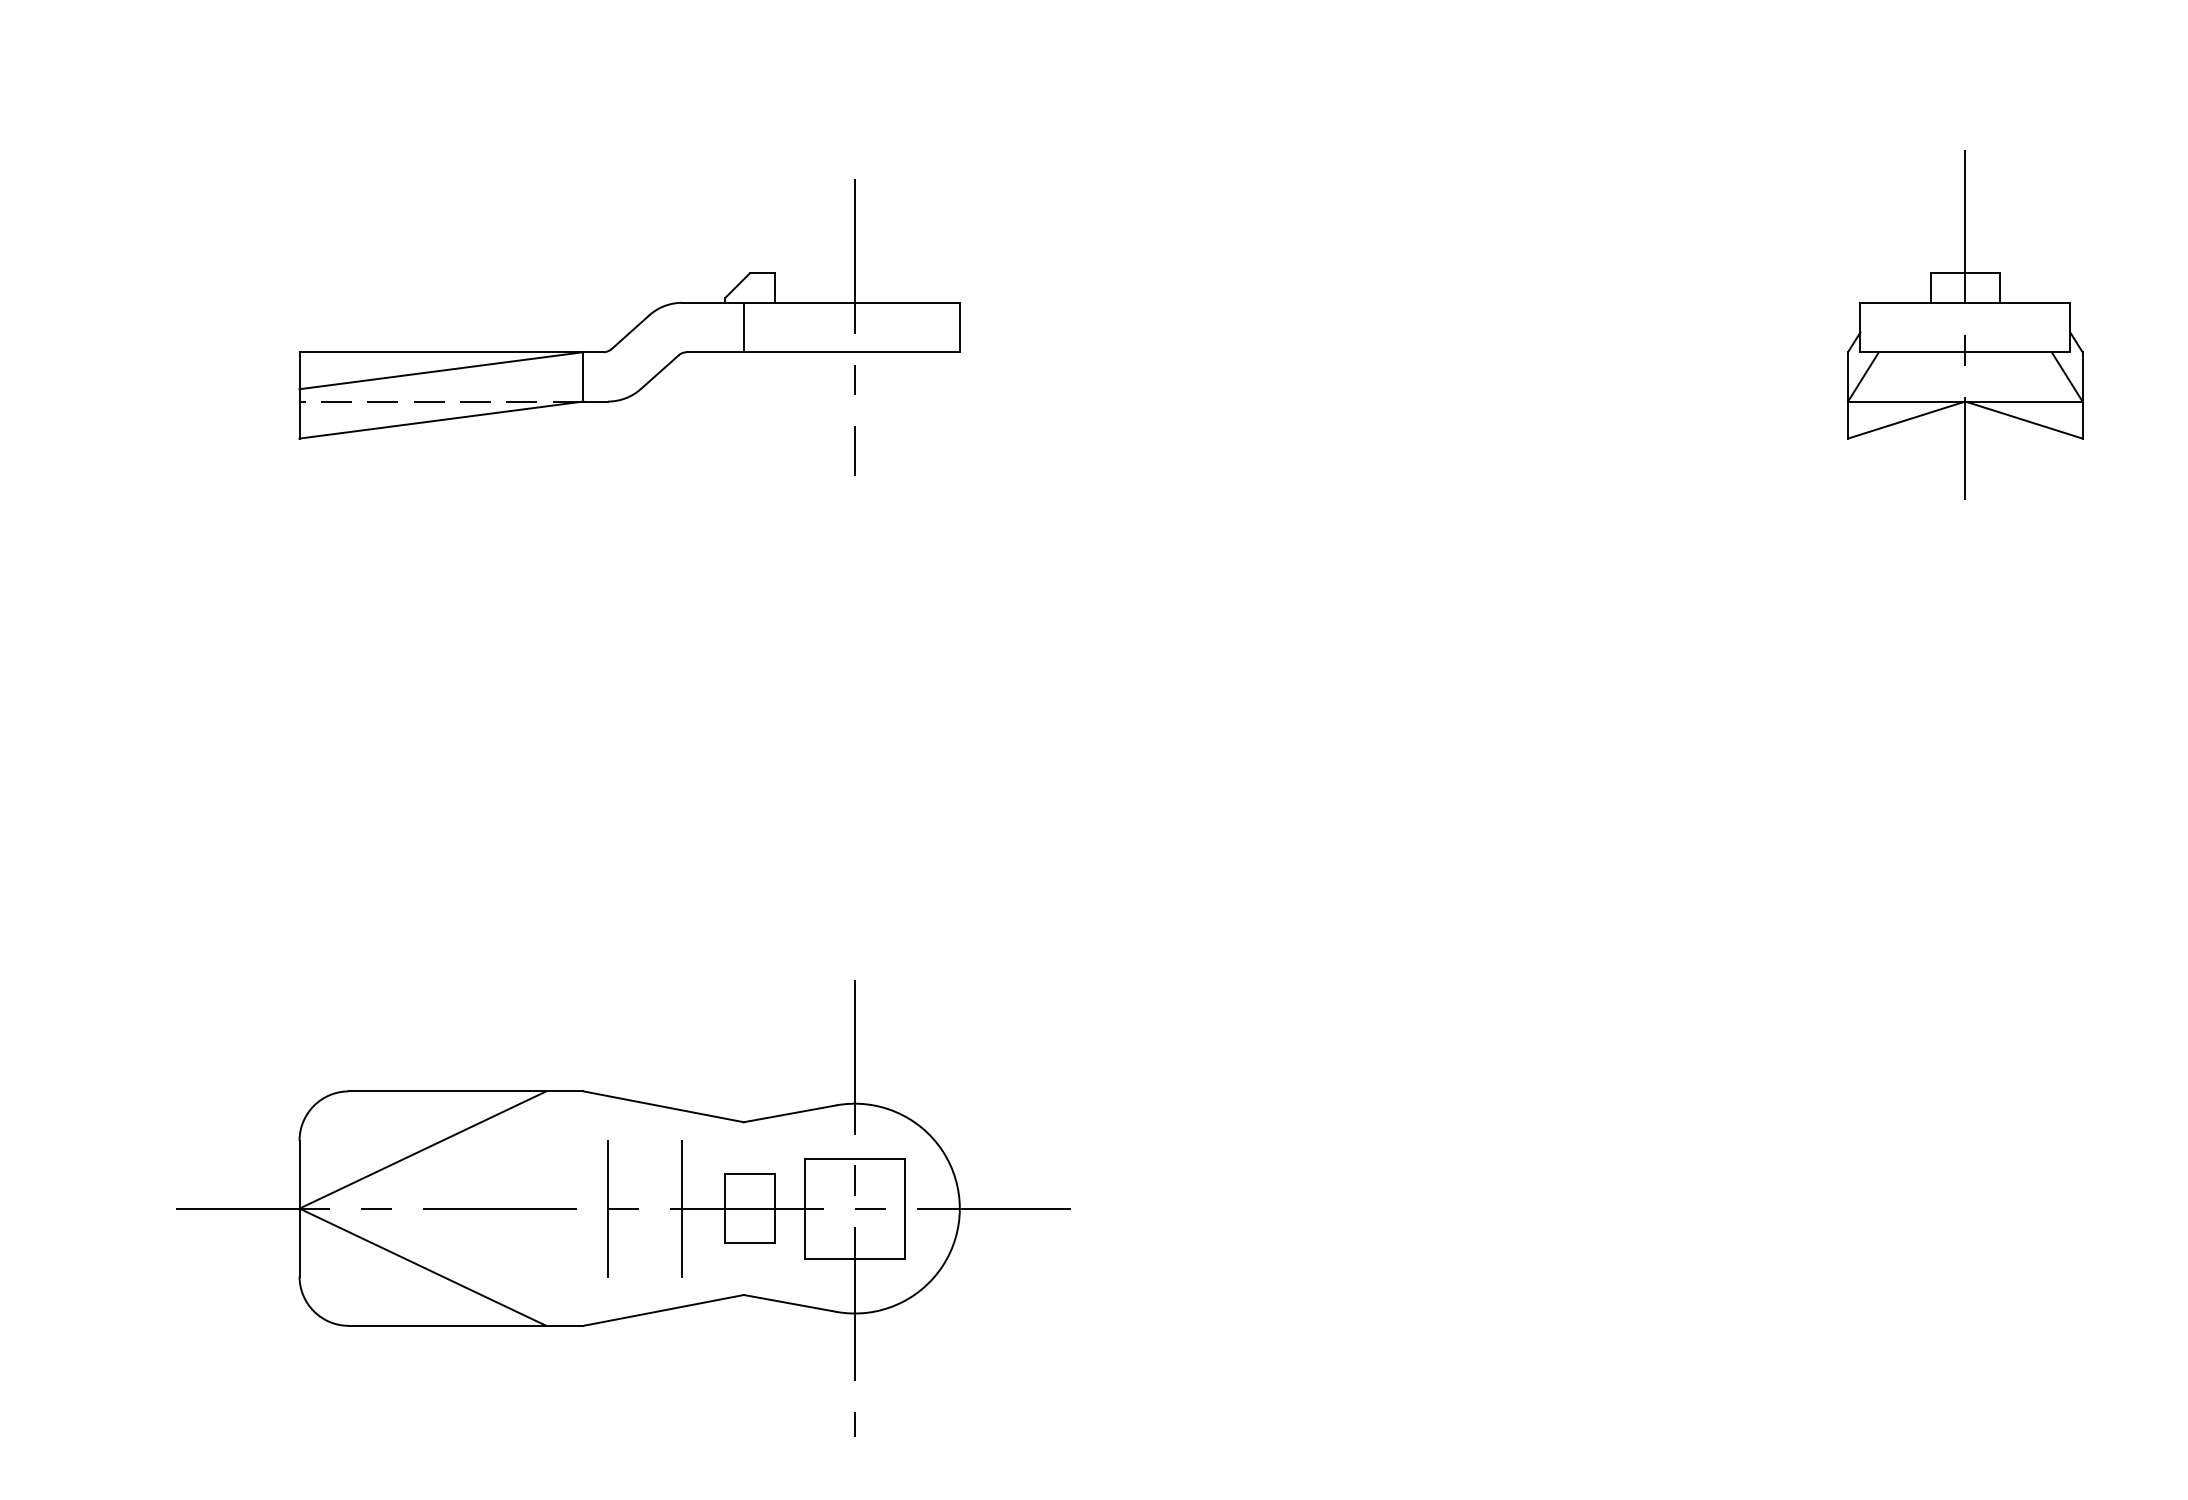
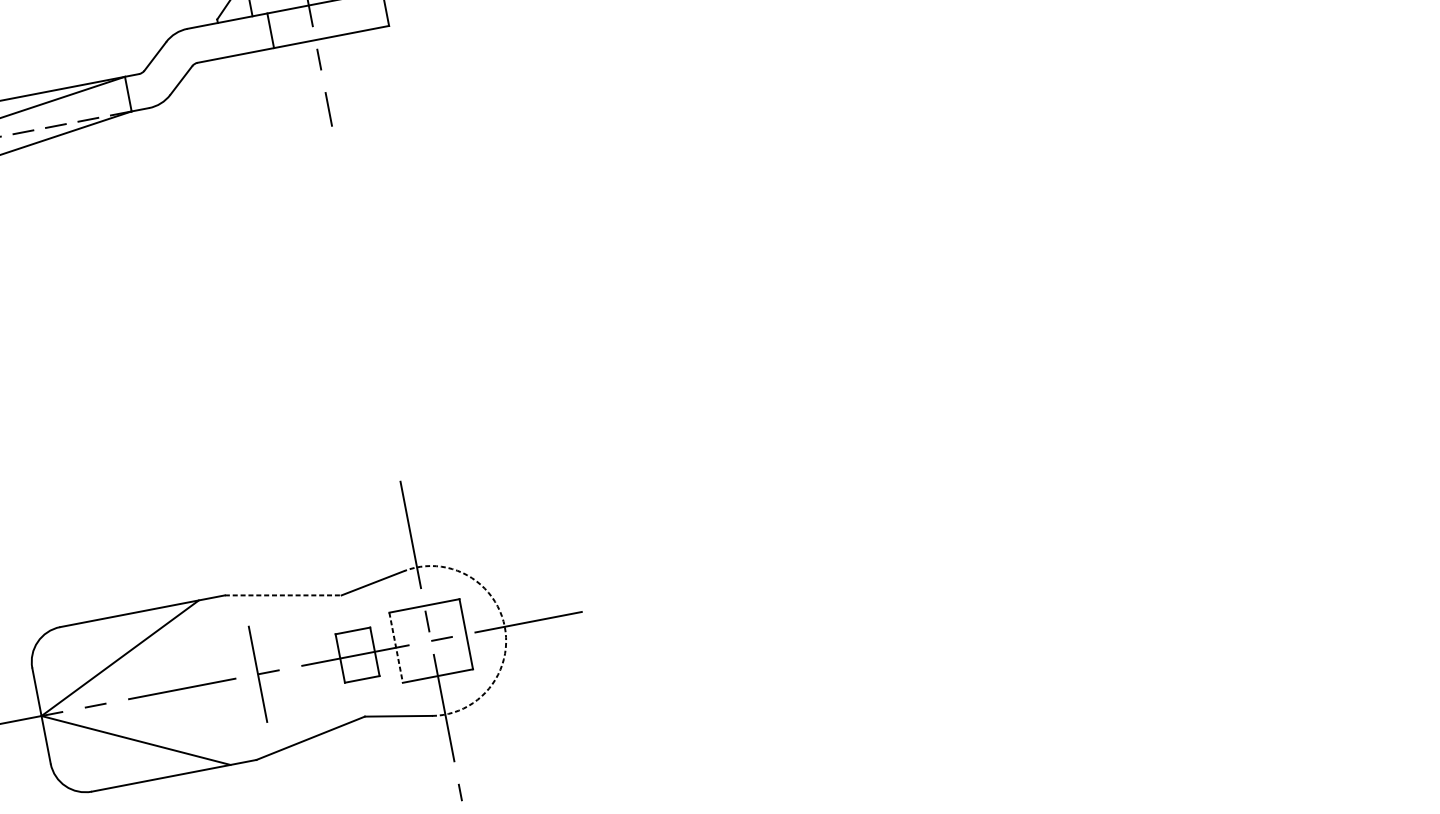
line: (743, 327) -> (270, 30), moved
line: (663, 1106) -> (283, 595), solid -> dashed
line: (682, 1208) -> (310, 664), removed
line: (804, 1208) -> (395, 647), solid -> dashed
arc: (959, 1208) -> (504, 626), solid -> dashed

